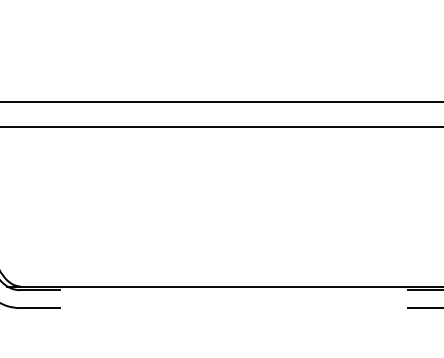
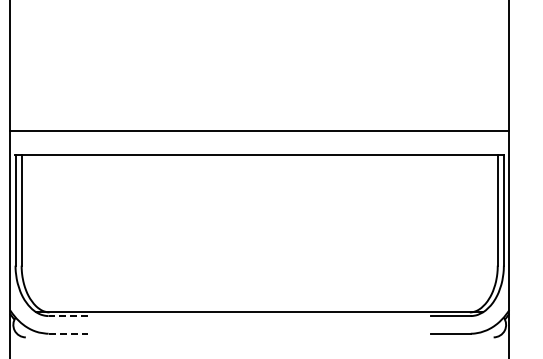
line: (39, 290) -> (68, 316), solid -> dashed
line: (39, 307) -> (68, 333), solid -> dashed

